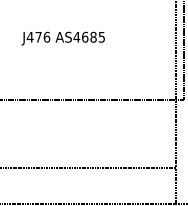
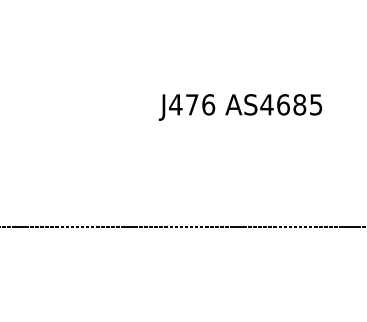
text: (62, 38) -> (238, 107), moved

